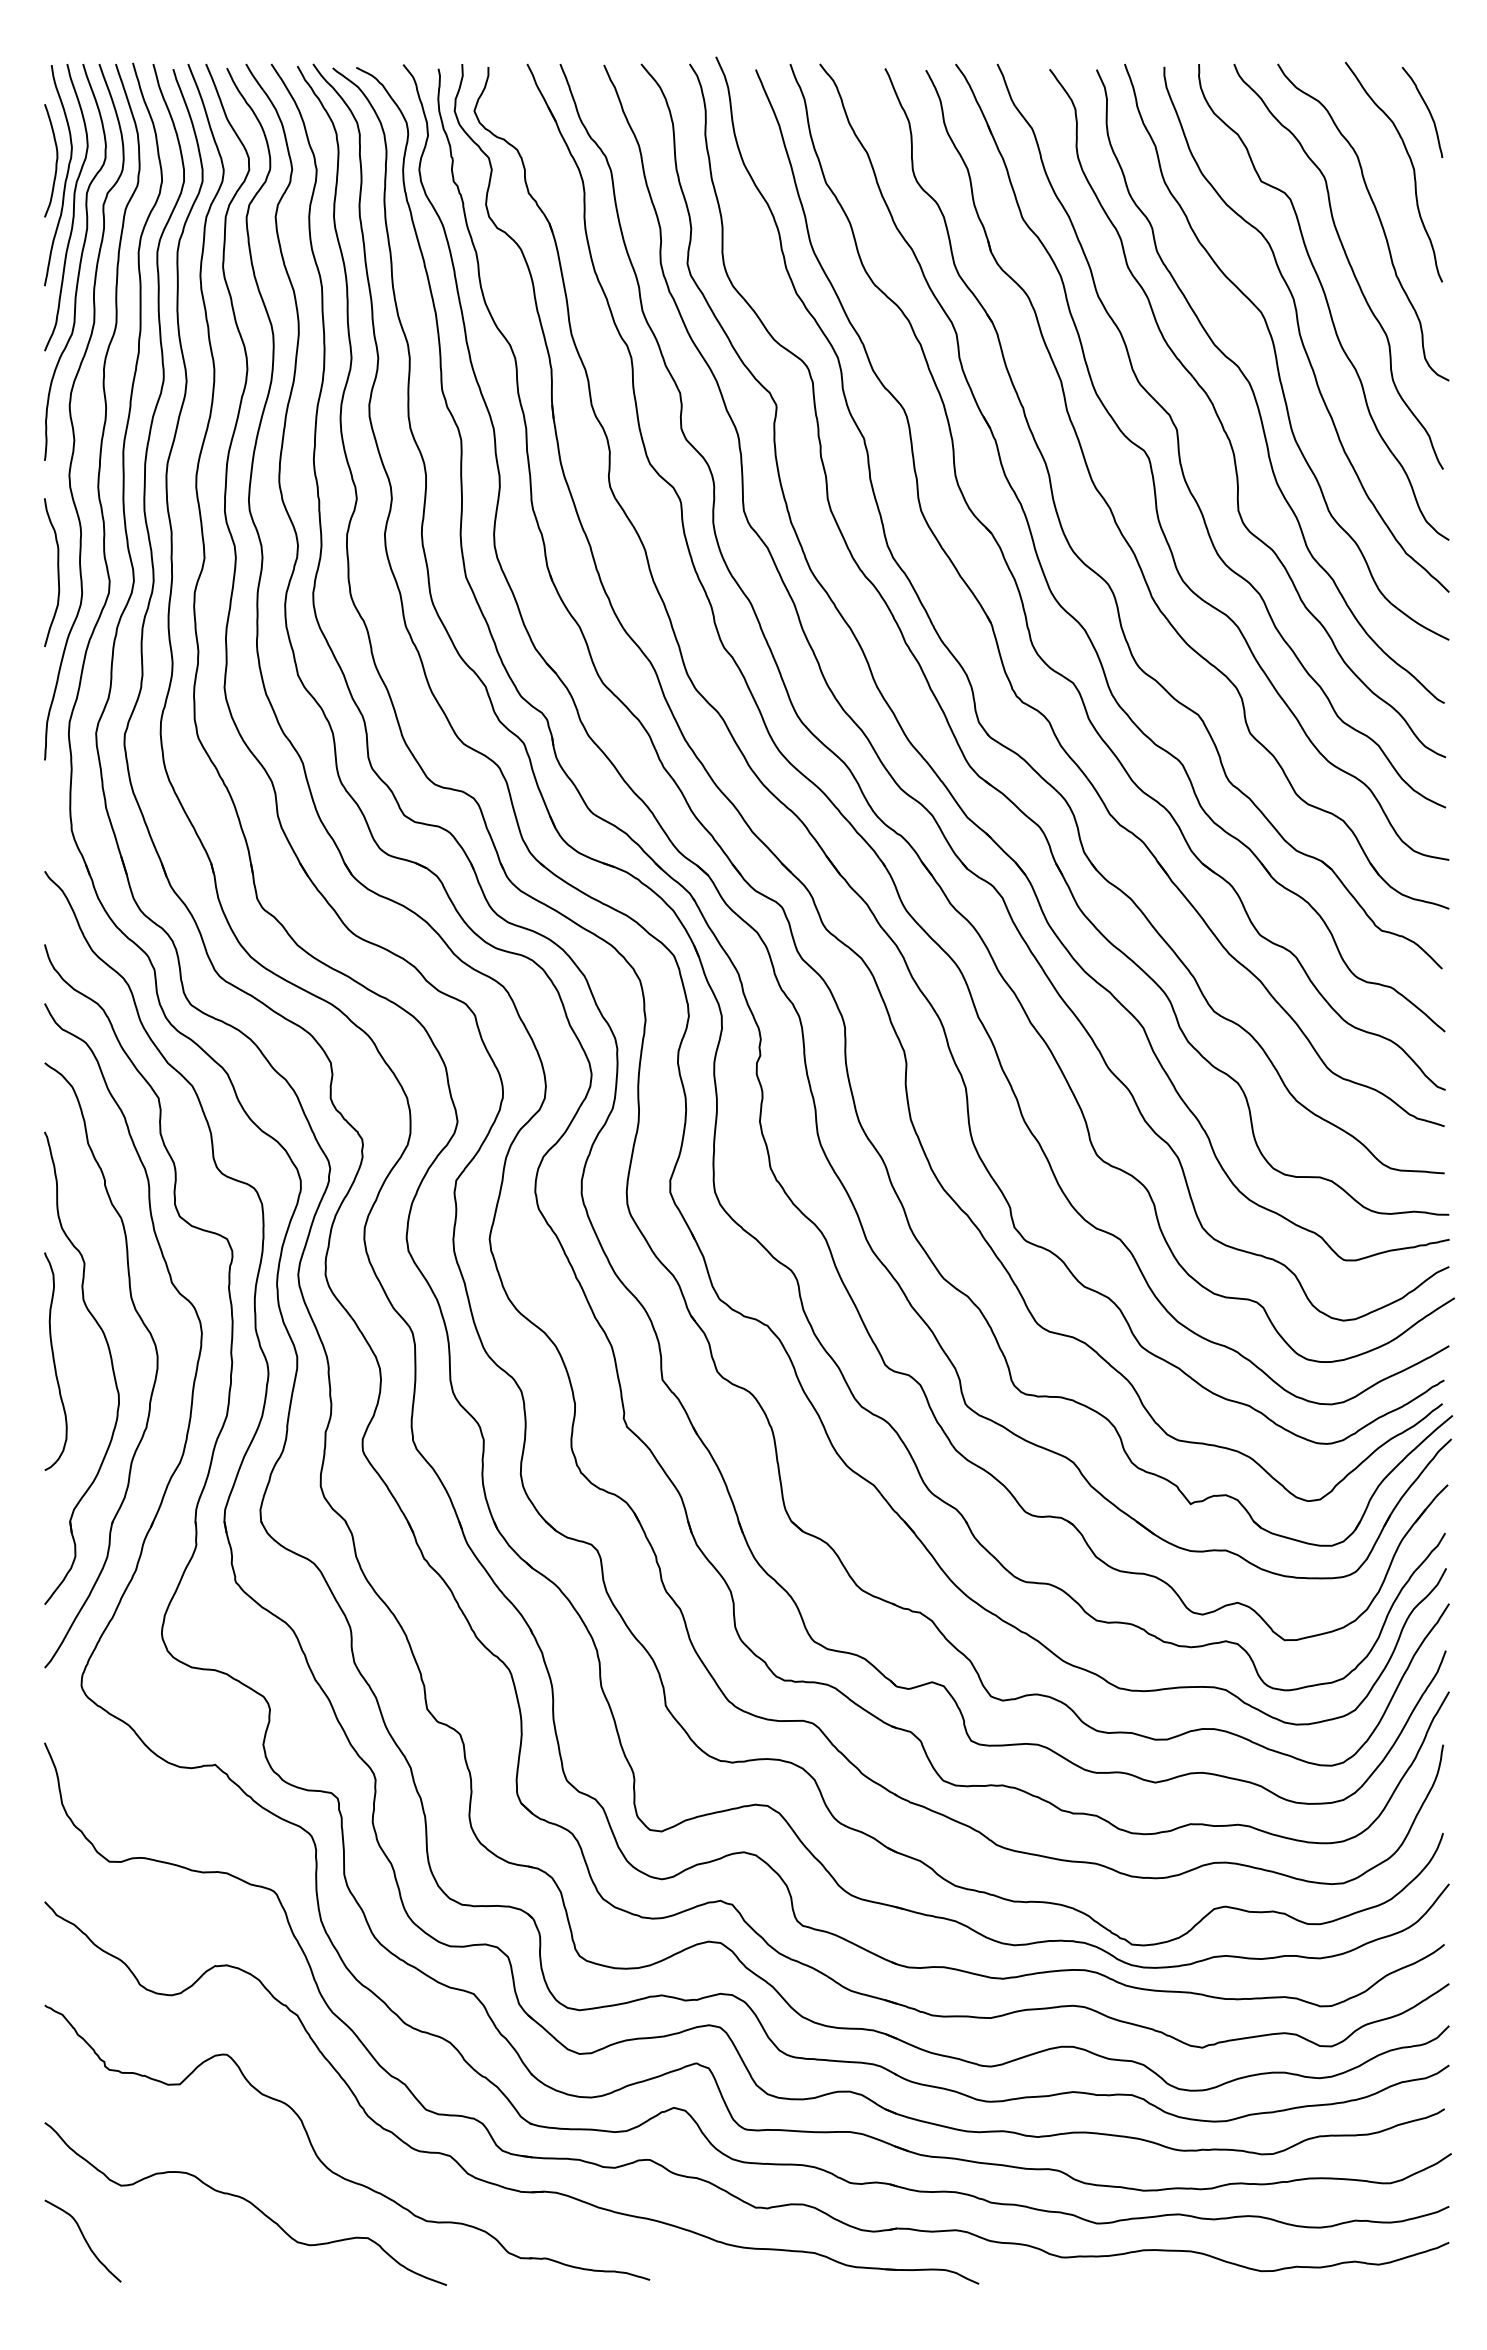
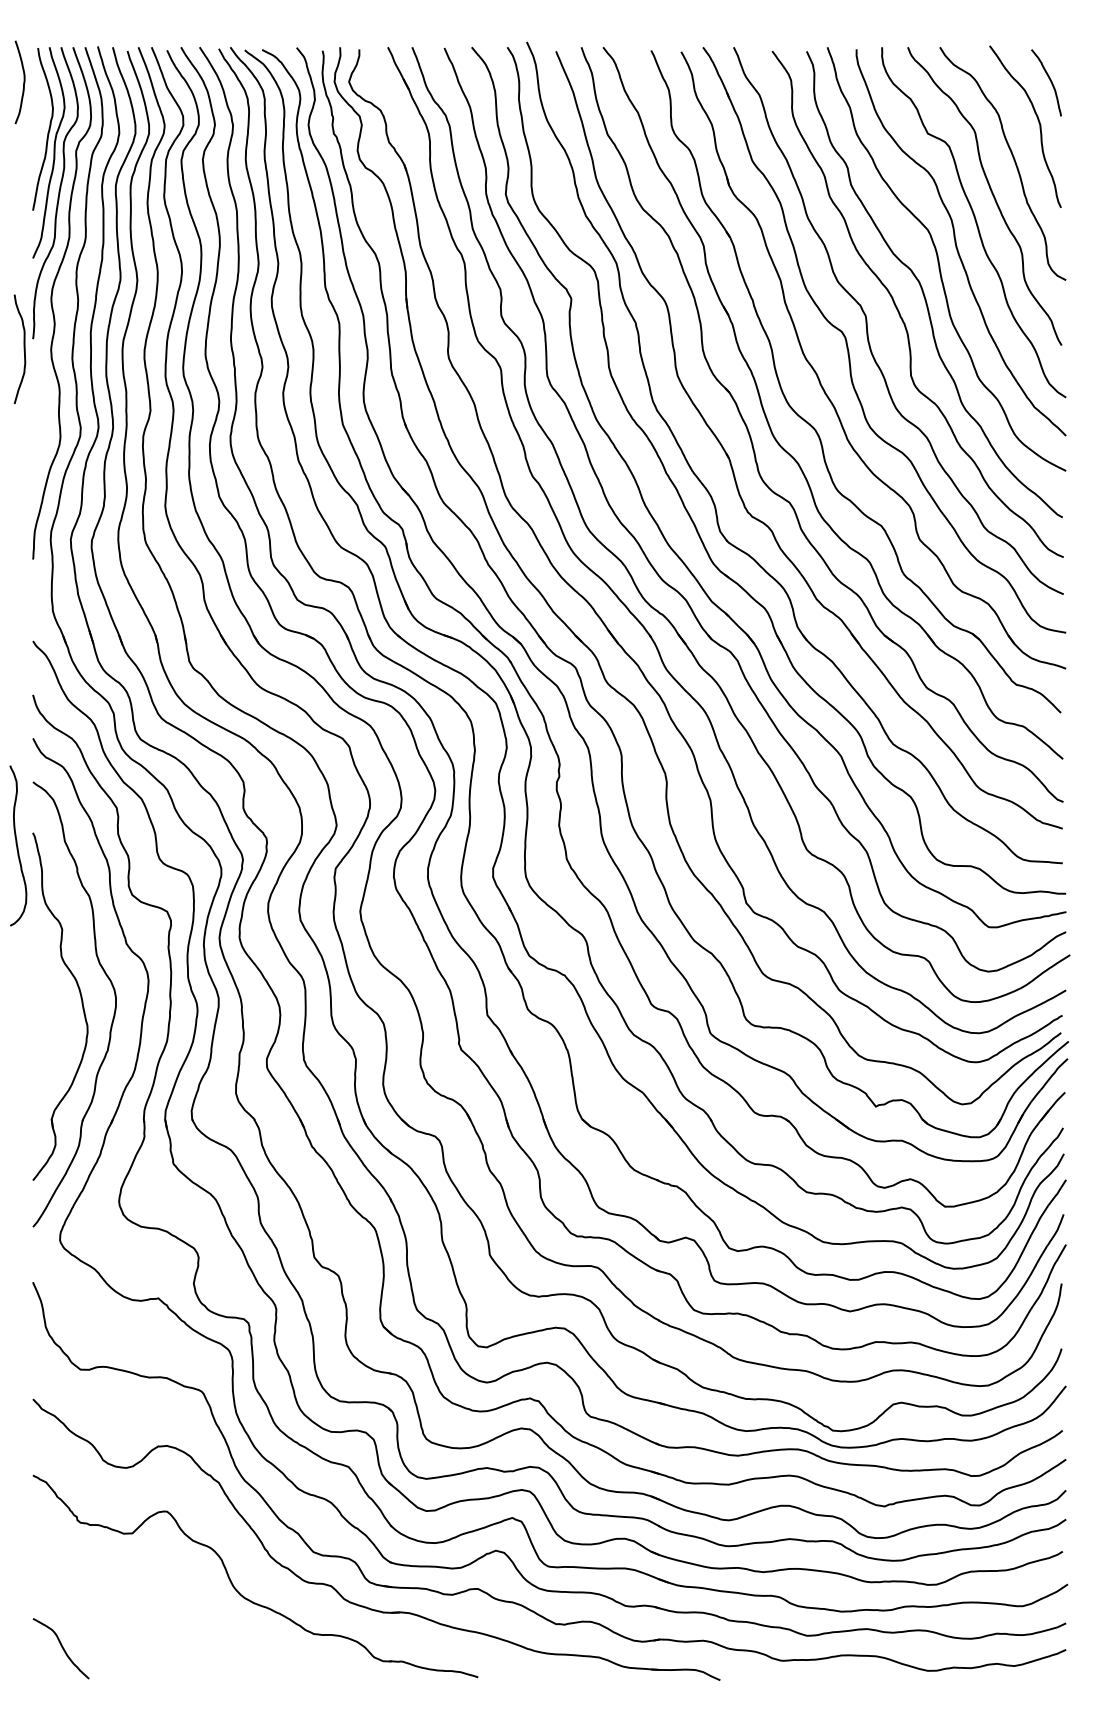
curve: (55, 162) -> (23, 83), moved
curve: (57, 572) -> (23, 349), moved
curve: (54, 1361) -> (17, 845), moved
curve: (246, 2201) -> (181, 1619), removed

